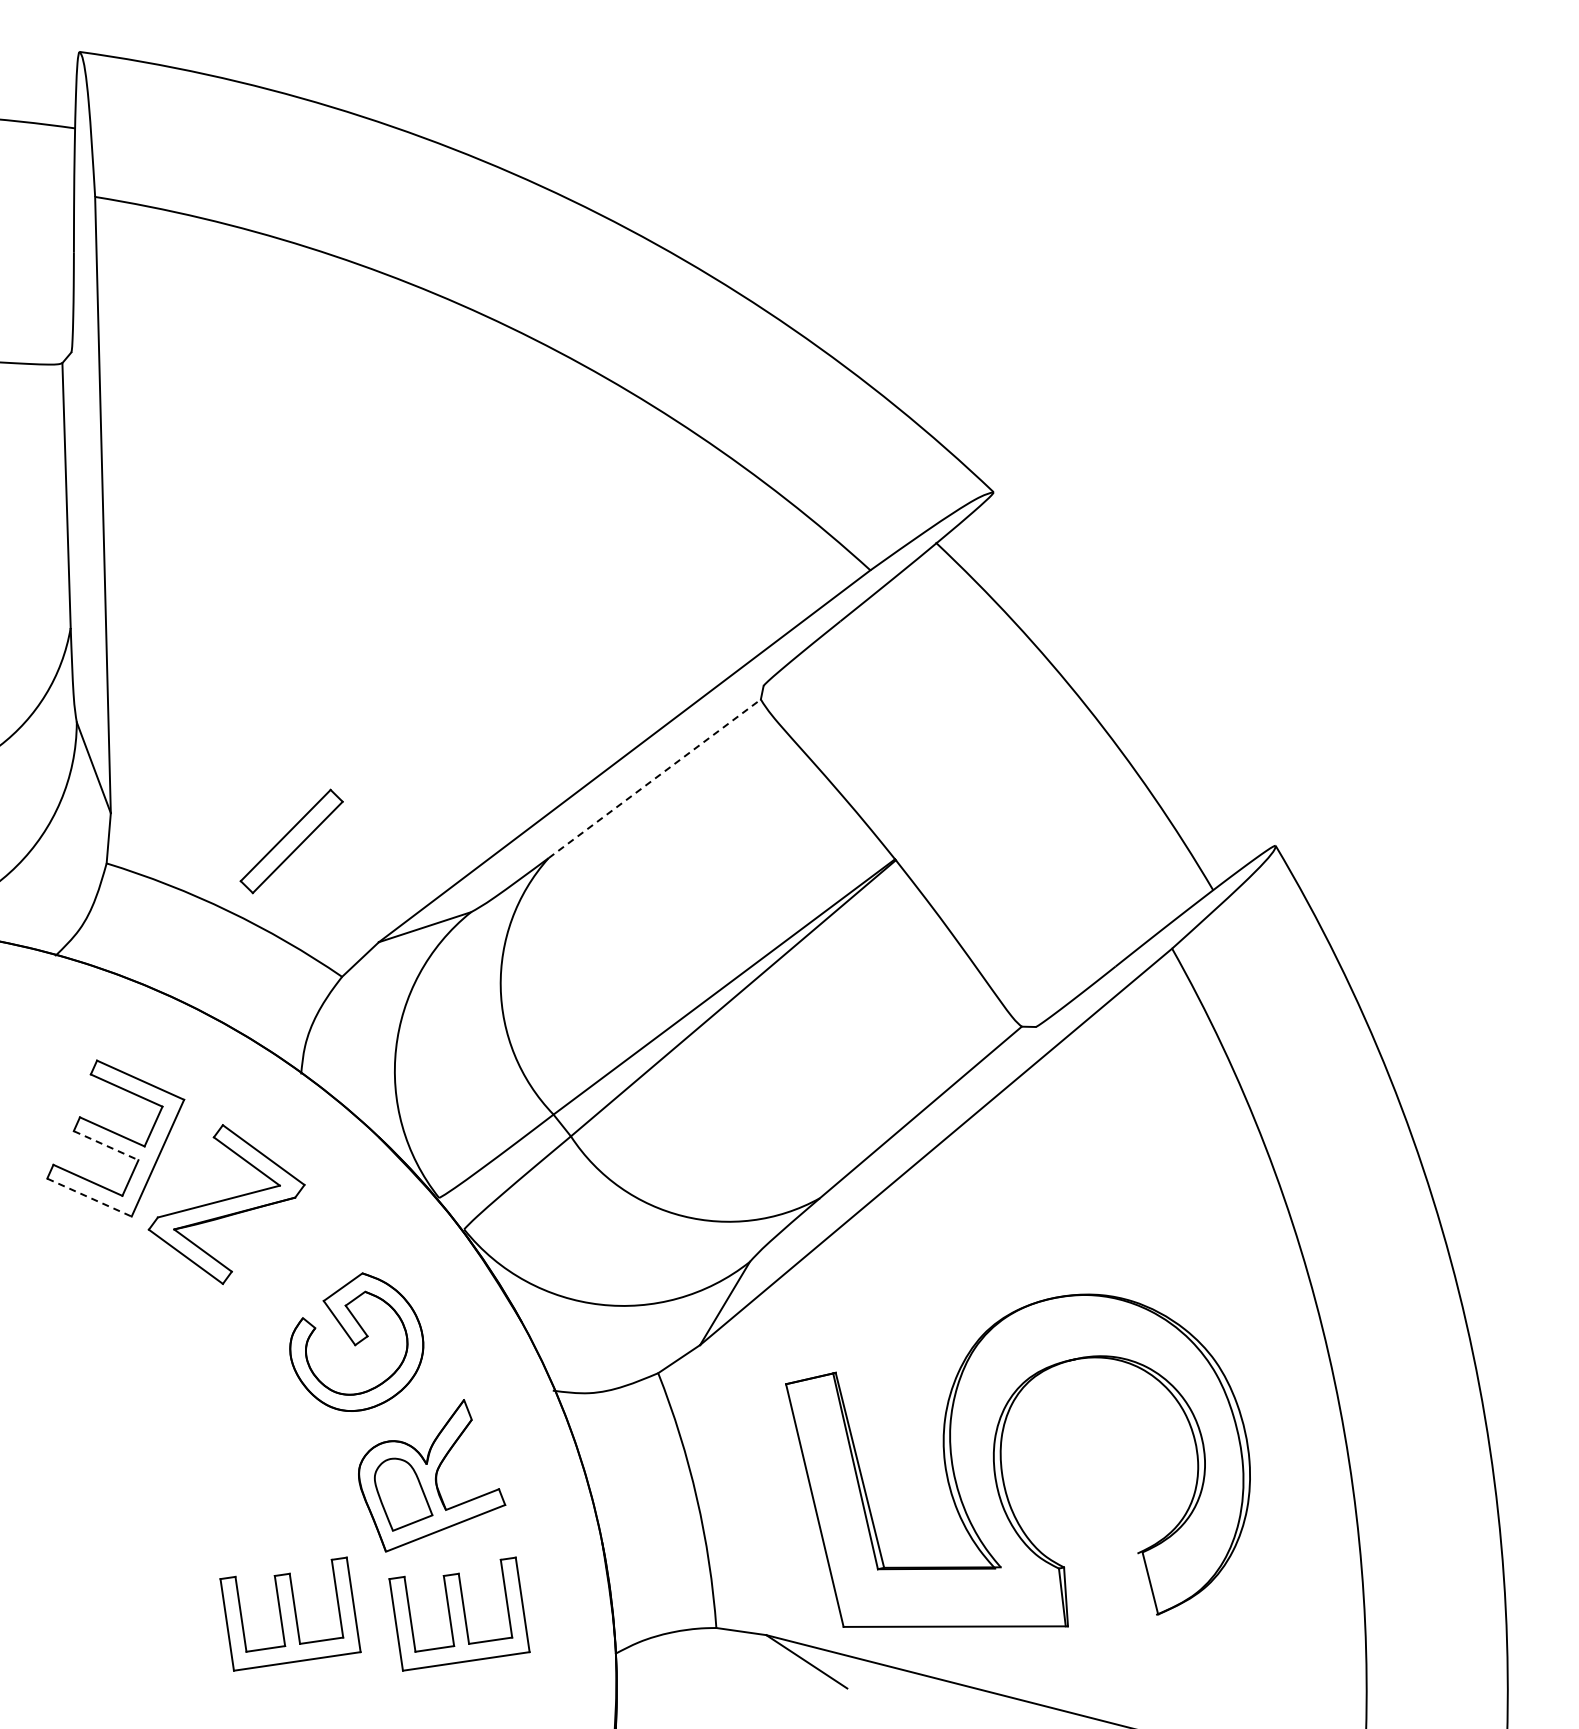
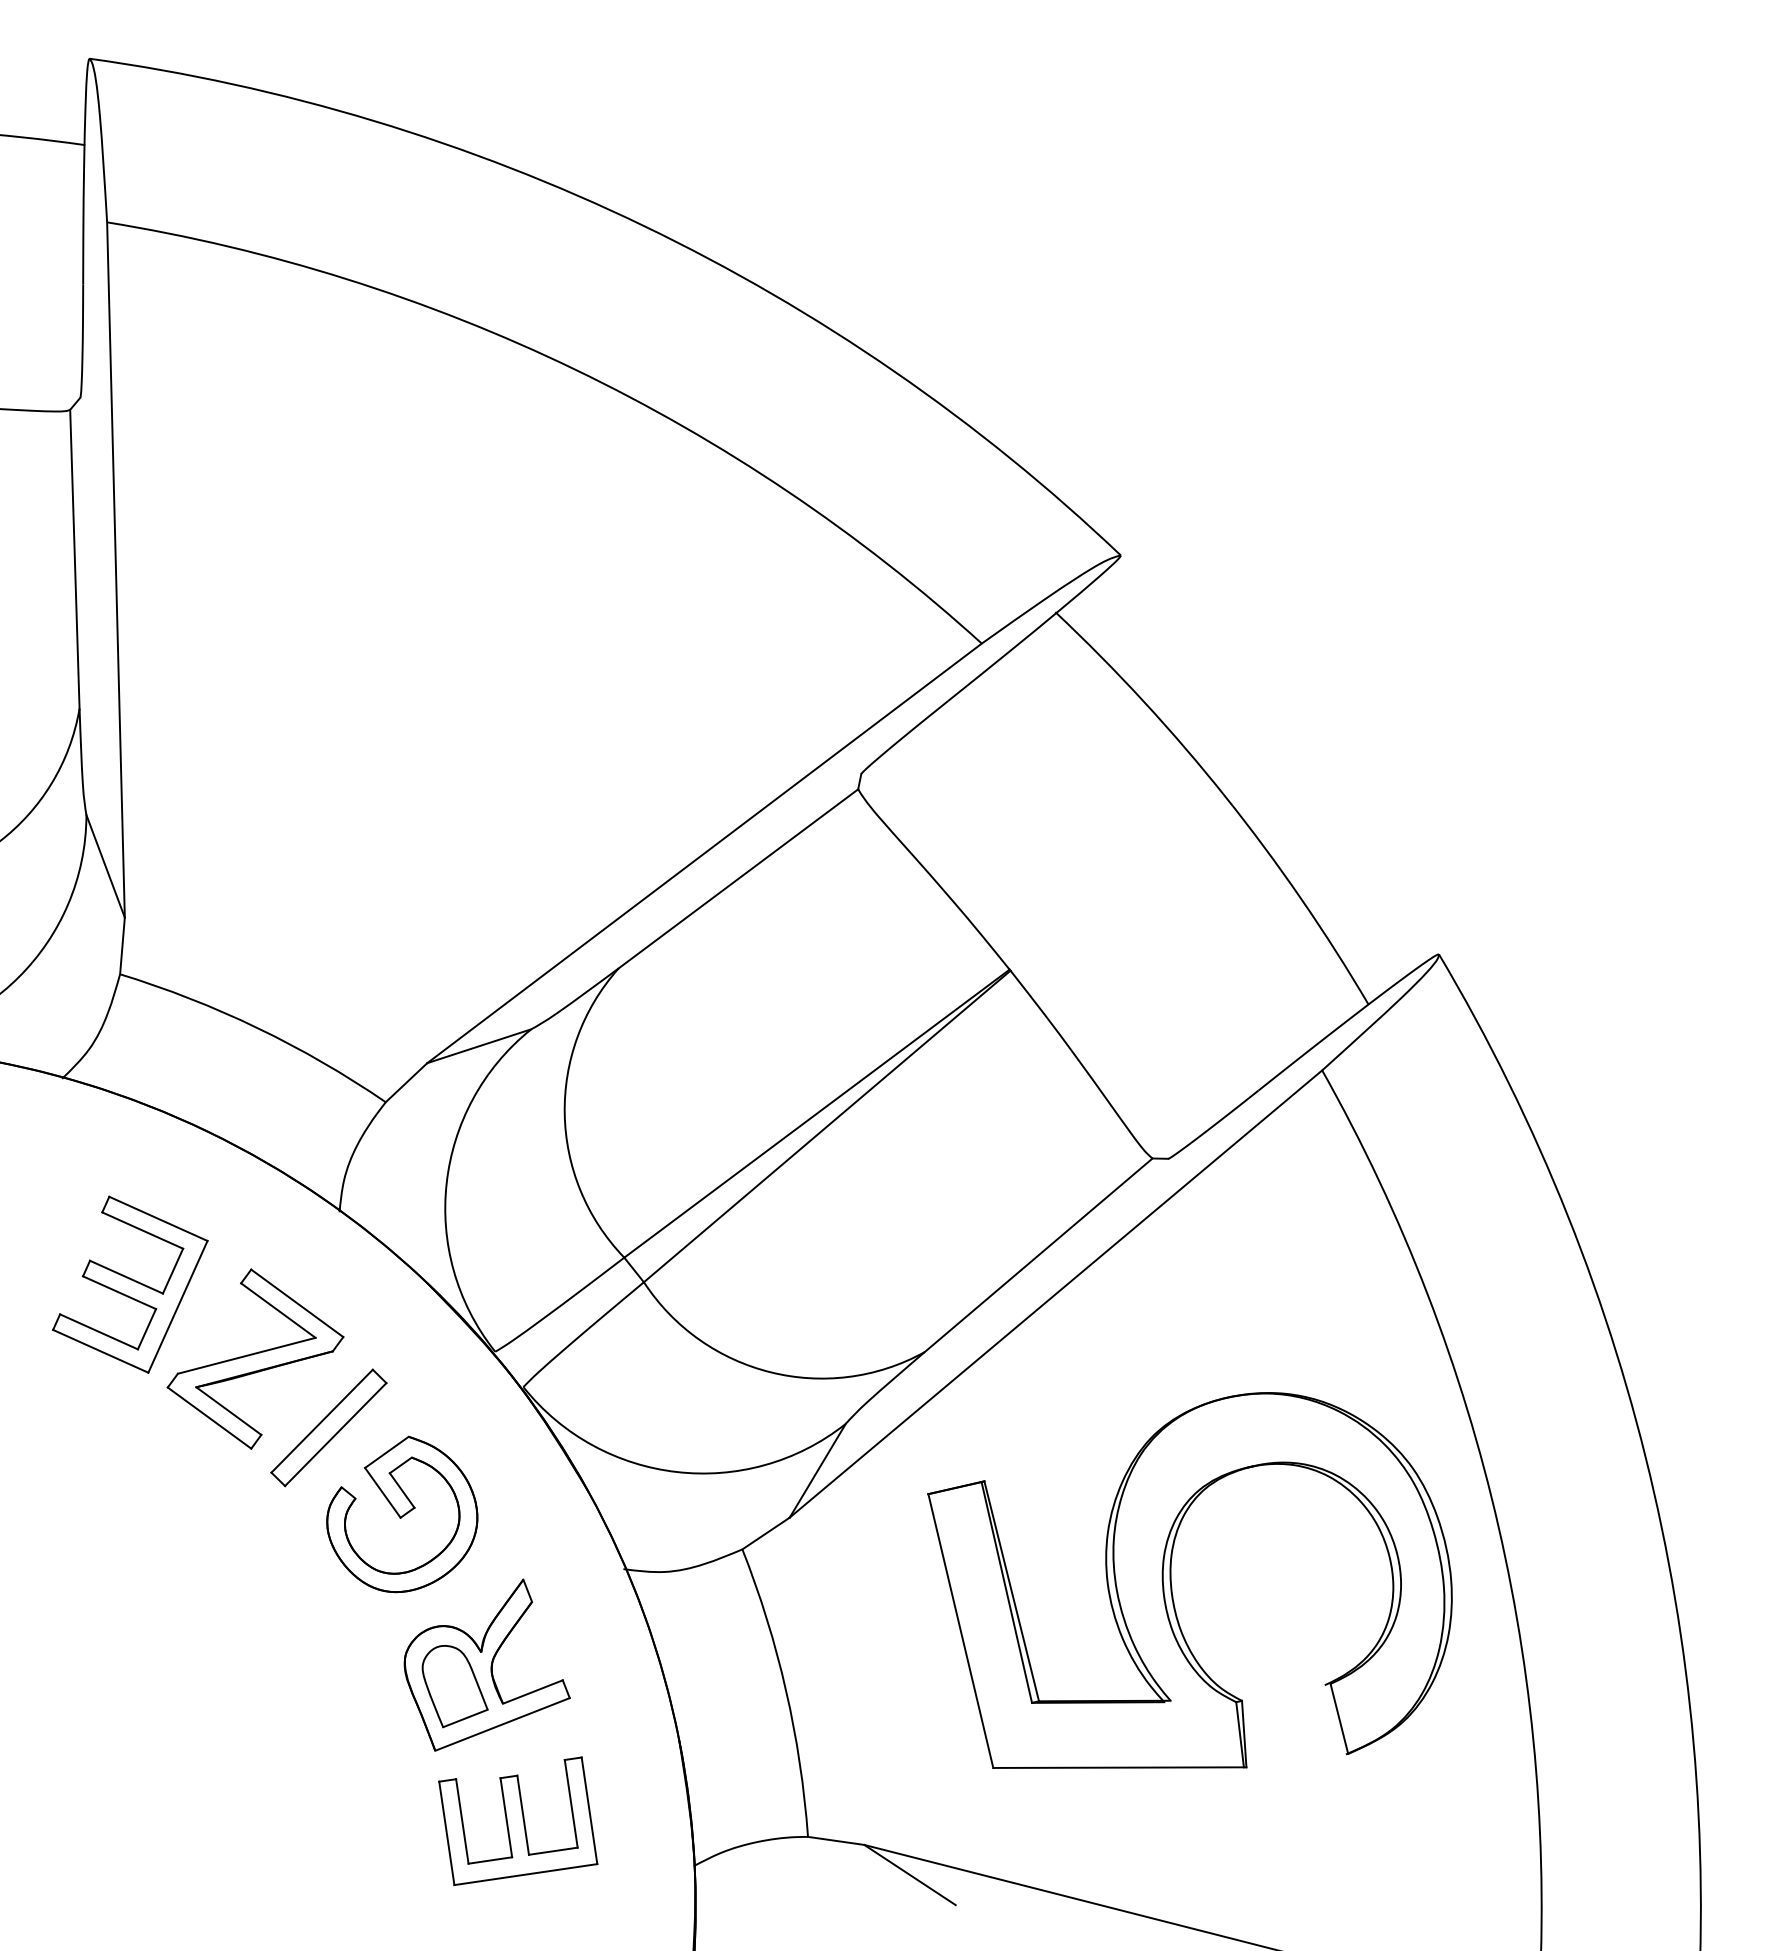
line: (654, 778) -> (738, 878), dashed -> solid
part: (291, 841) -> (328, 1427), moved
line: (106, 1145) -> (119, 1292), dashed -> solid
line: (89, 1197) -> (100, 1351), dashed -> solid
part: (1002, 1464) -> (1172, 1584), moved
part: (290, 1613) -> (327, 1820), removed

